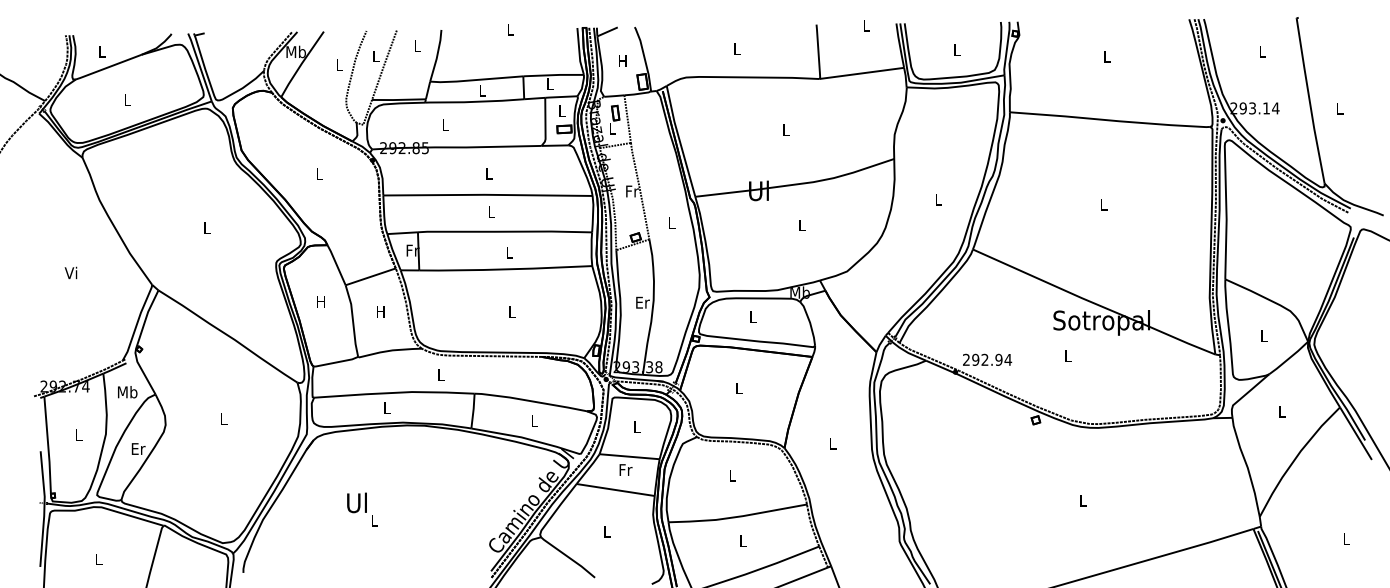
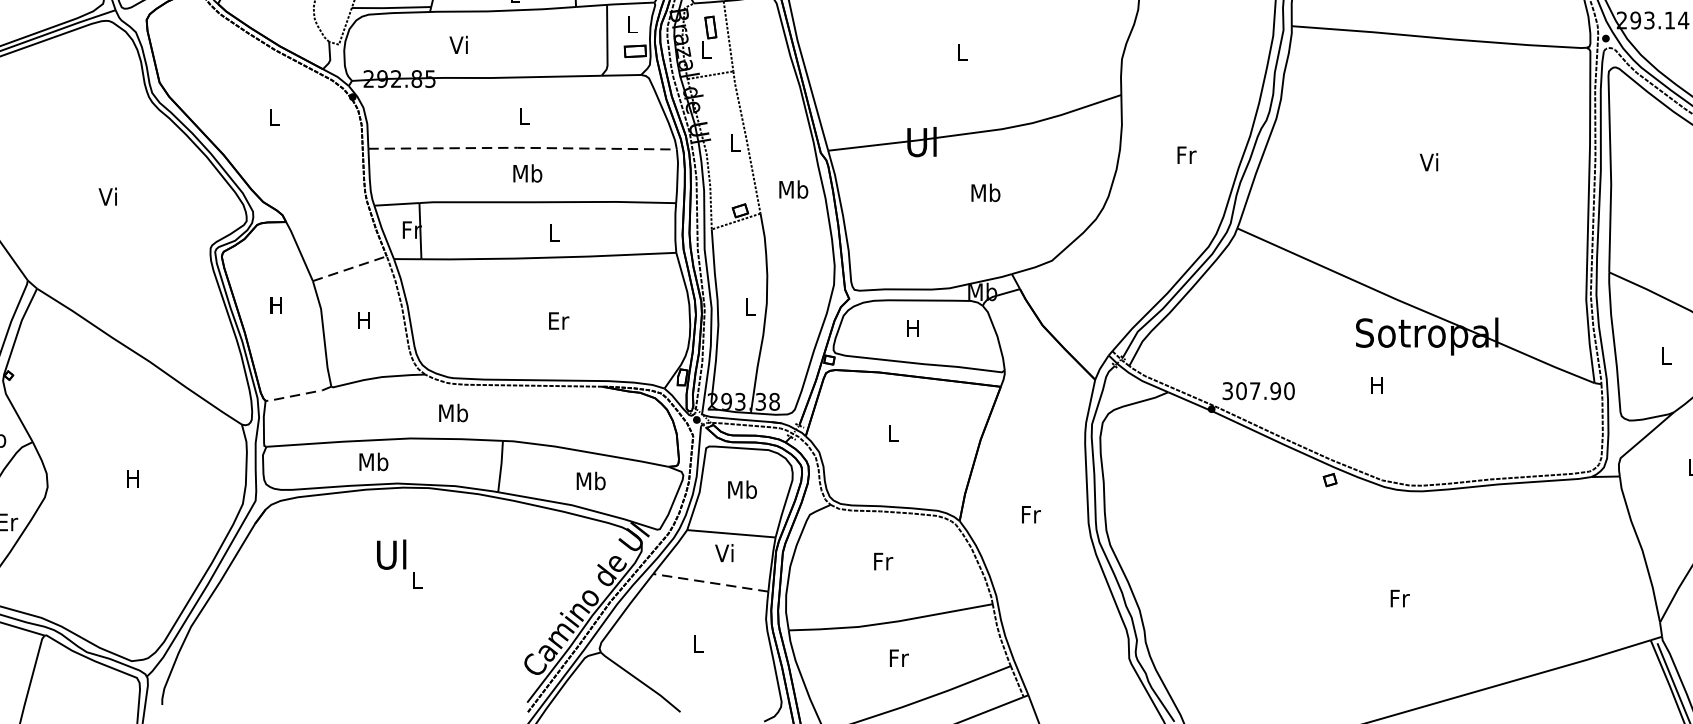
text: (444, 124) -> (458, 44), L -> Vi
text: (632, 191) -> (735, 142), Fr -> L
line: (487, 194) -> (521, 147), solid -> dashed
text: (938, 199) -> (1186, 154), L -> Fr
text: (1102, 204) -> (1428, 162), L -> Vi
text: (491, 212) -> (527, 173), L -> Mb
text: (671, 222) -> (793, 188), L -> Mb
text: (802, 225) -> (986, 193), L -> Mb
text: (206, 227) -> (107, 195), L -> Vi
line: (371, 276) -> (350, 268), solid -> dashed
text: (642, 302) -> (750, 306), Er -> L
text: (512, 312) -> (558, 321), L -> Er
text: (752, 316) -> (912, 327), L -> H
text: (1067, 355) -> (1376, 384), L -> H
text: (987, 359) -> (1258, 390), 292.94 -> 307.90
line: (335, 362) -> (297, 394), solid -> dashed
text: (440, 374) -> (452, 412), L -> Mb
text: (386, 407) -> (373, 461), L -> Mb
text: (223, 418) -> (132, 477), L -> H
text: (534, 420) -> (591, 480), L -> Mb
text: (636, 426) -> (741, 489), L -> Mb
text: (832, 443) -> (1030, 514), L -> Fr
text: (625, 469) -> (725, 552), Fr -> Vi
text: (732, 475) -> (883, 561), L -> Fr
line: (615, 490) -> (710, 583), solid -> dashed
text: (1083, 500) -> (1400, 598), L -> Fr
text: (362, 509) -> (399, 564), moved
text: (743, 541) -> (899, 658), L -> Fr

